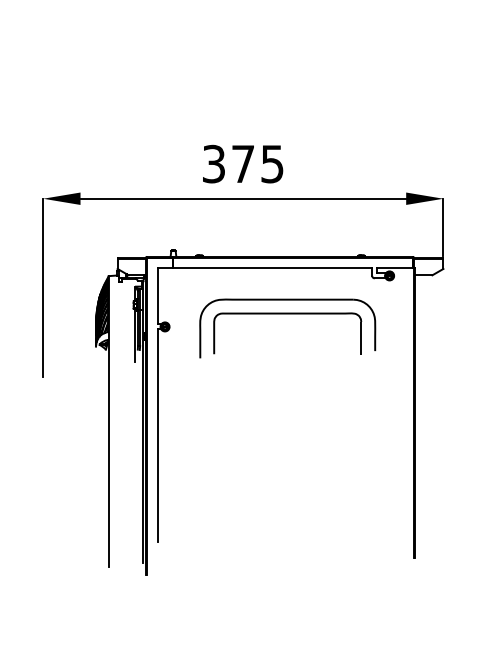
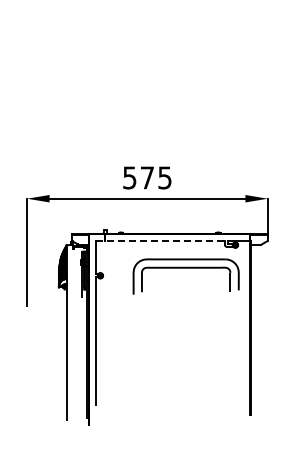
text: (213, 163) -> (129, 177), 375 -> 575
line: (266, 268) -> (161, 240), solid -> dashed
part: (286, 314) -> (185, 268), moved

